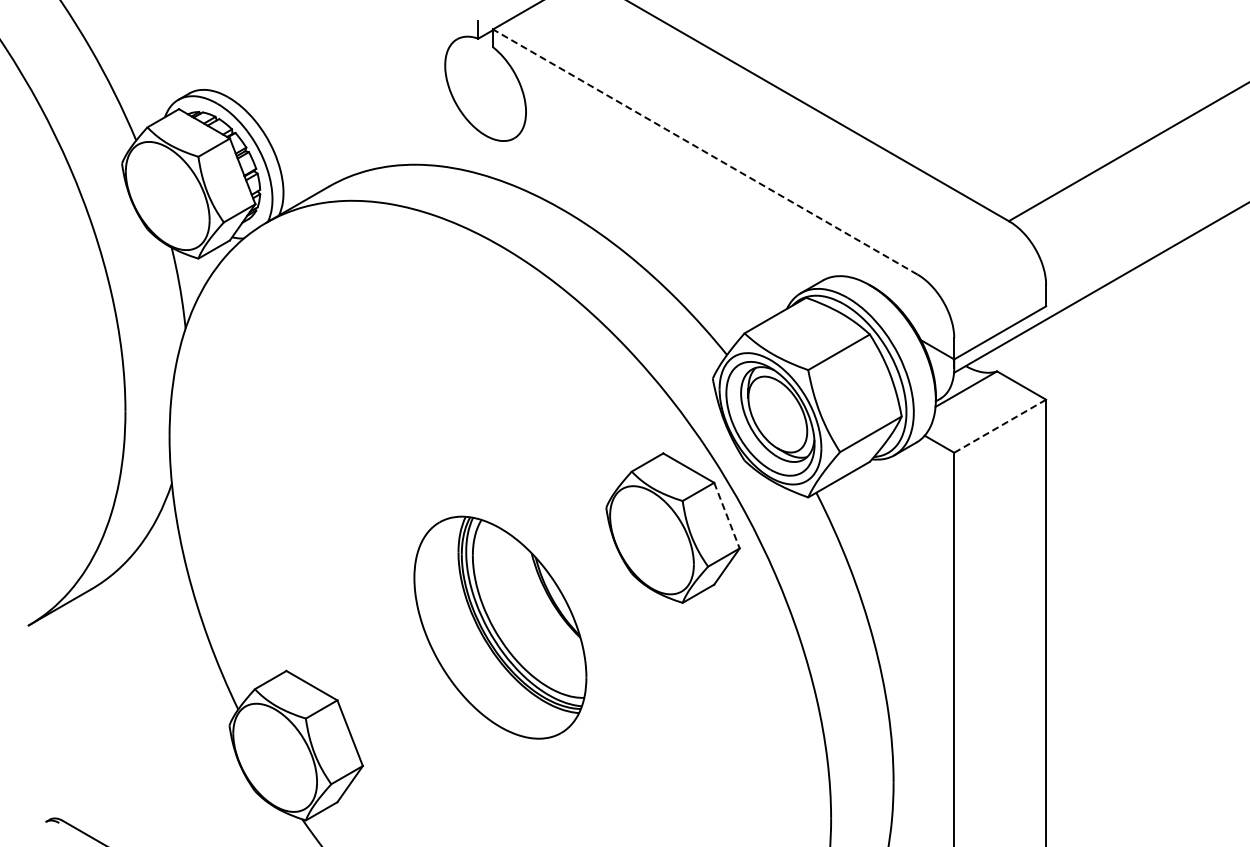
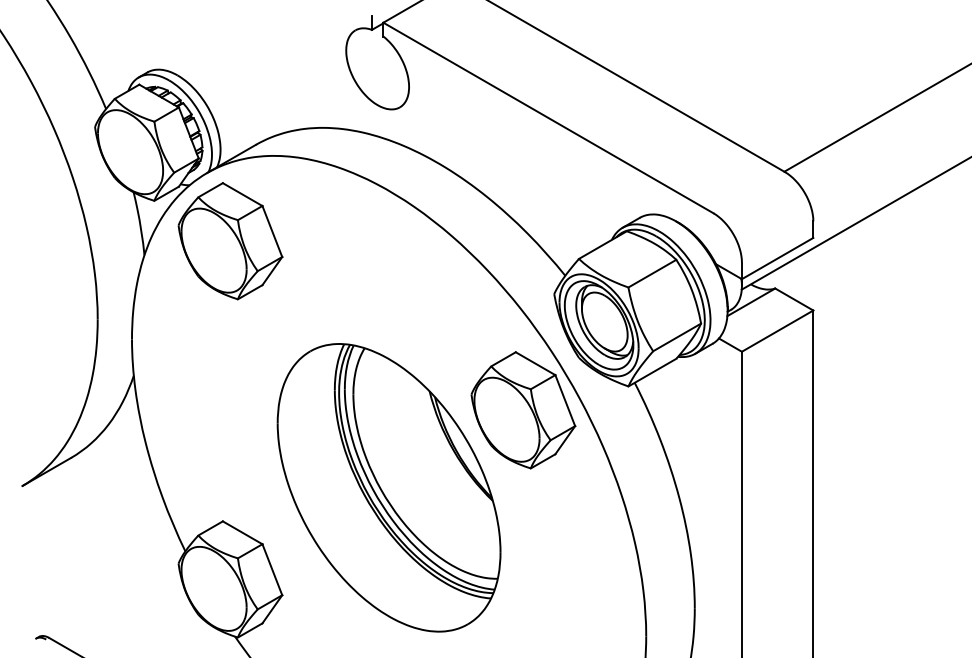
line: (704, 151) -> (547, 117), dashed -> solid
part: (295, 310) -> (229, 241), added
line: (999, 426) -> (777, 331), dashed -> solid
line: (727, 516) -> (565, 401), dashed -> solid
part: (500, 627) -> (389, 487), size x1.67

